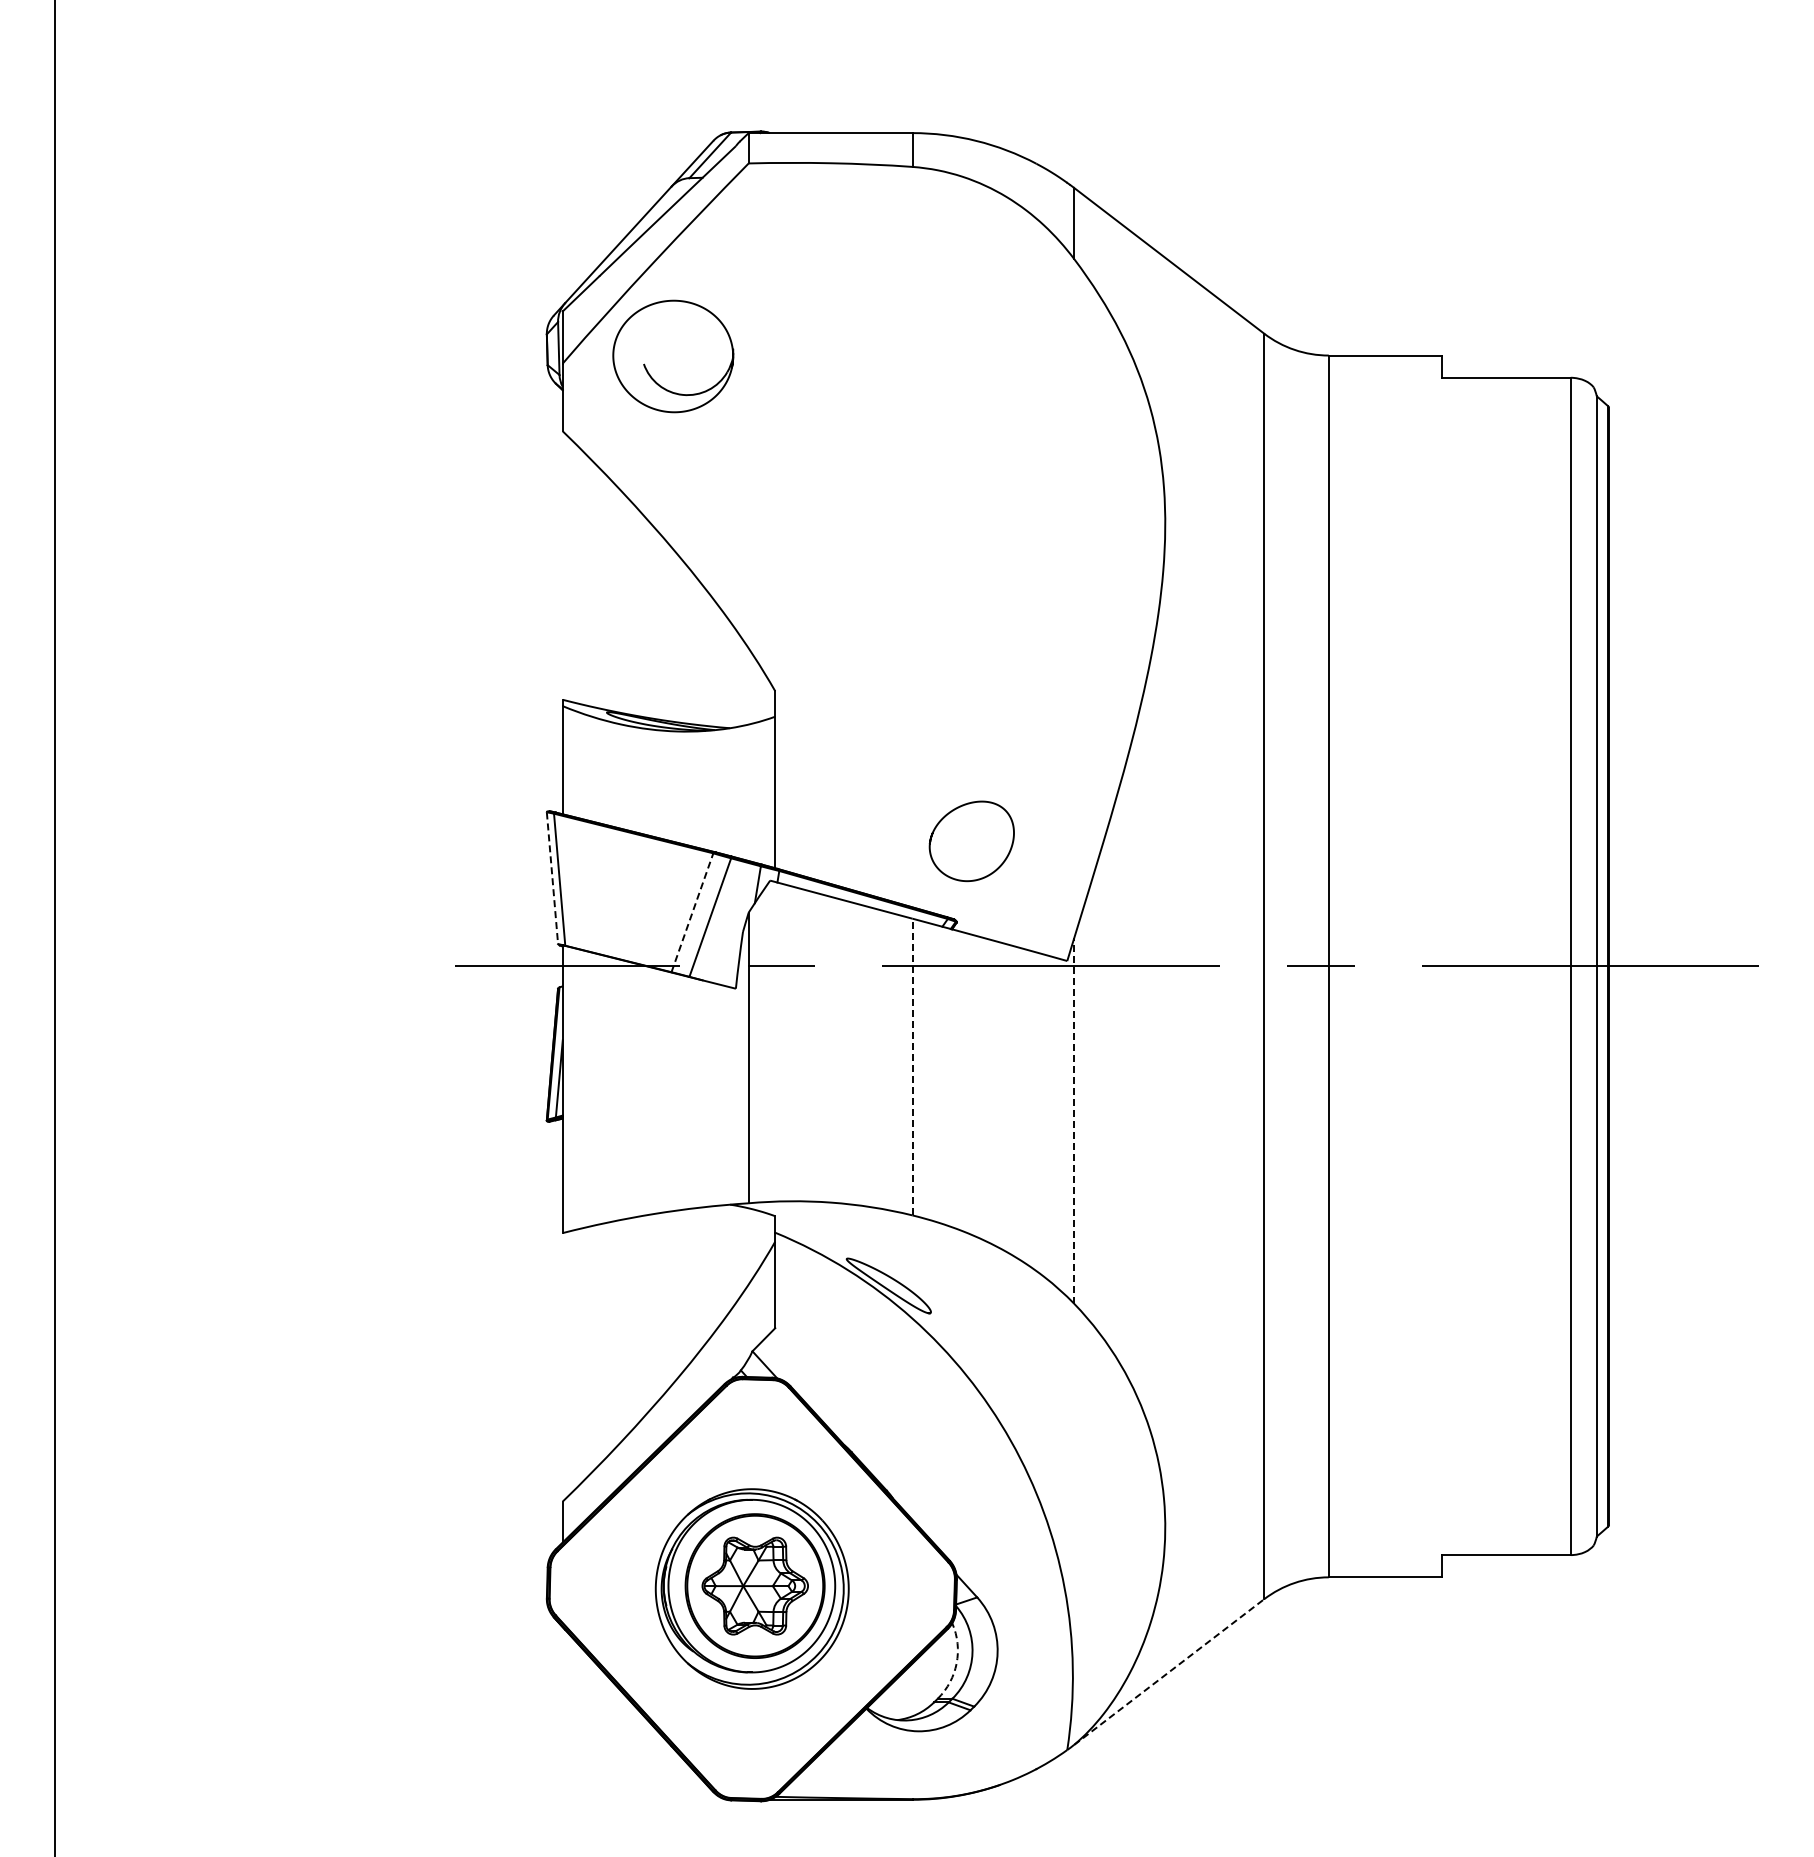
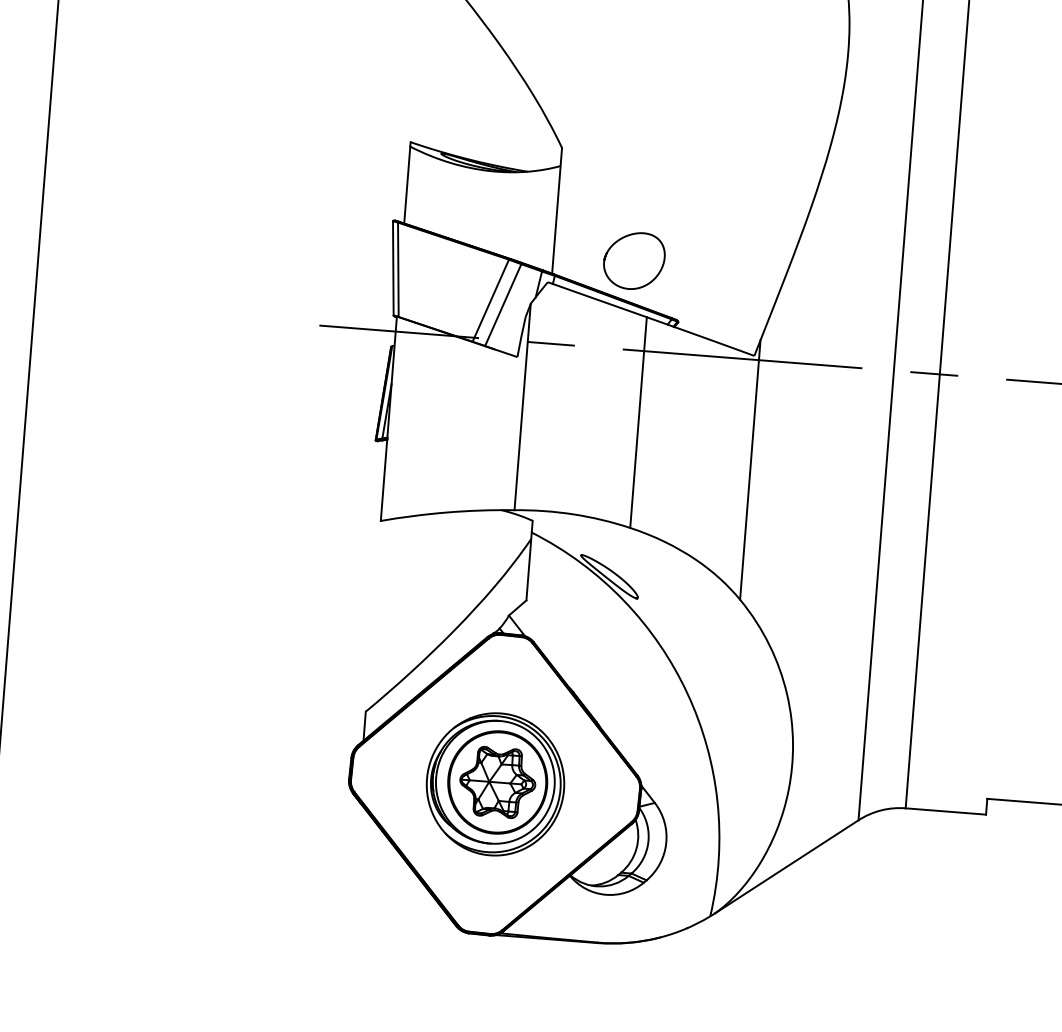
curve: (953, 811) -> (622, 238), moved
line: (552, 878) -> (393, 268), dashed -> solid
line: (692, 912) -> (490, 300), dashed -> solid
line: (912, 1066) -> (638, 422), dashed -> solid
line: (1074, 1121) -> (750, 470), dashed -> solid
arc: (956, 1663) -> (636, 848), dashed -> solid
line: (1169, 1672) -> (787, 867), dashed -> solid

